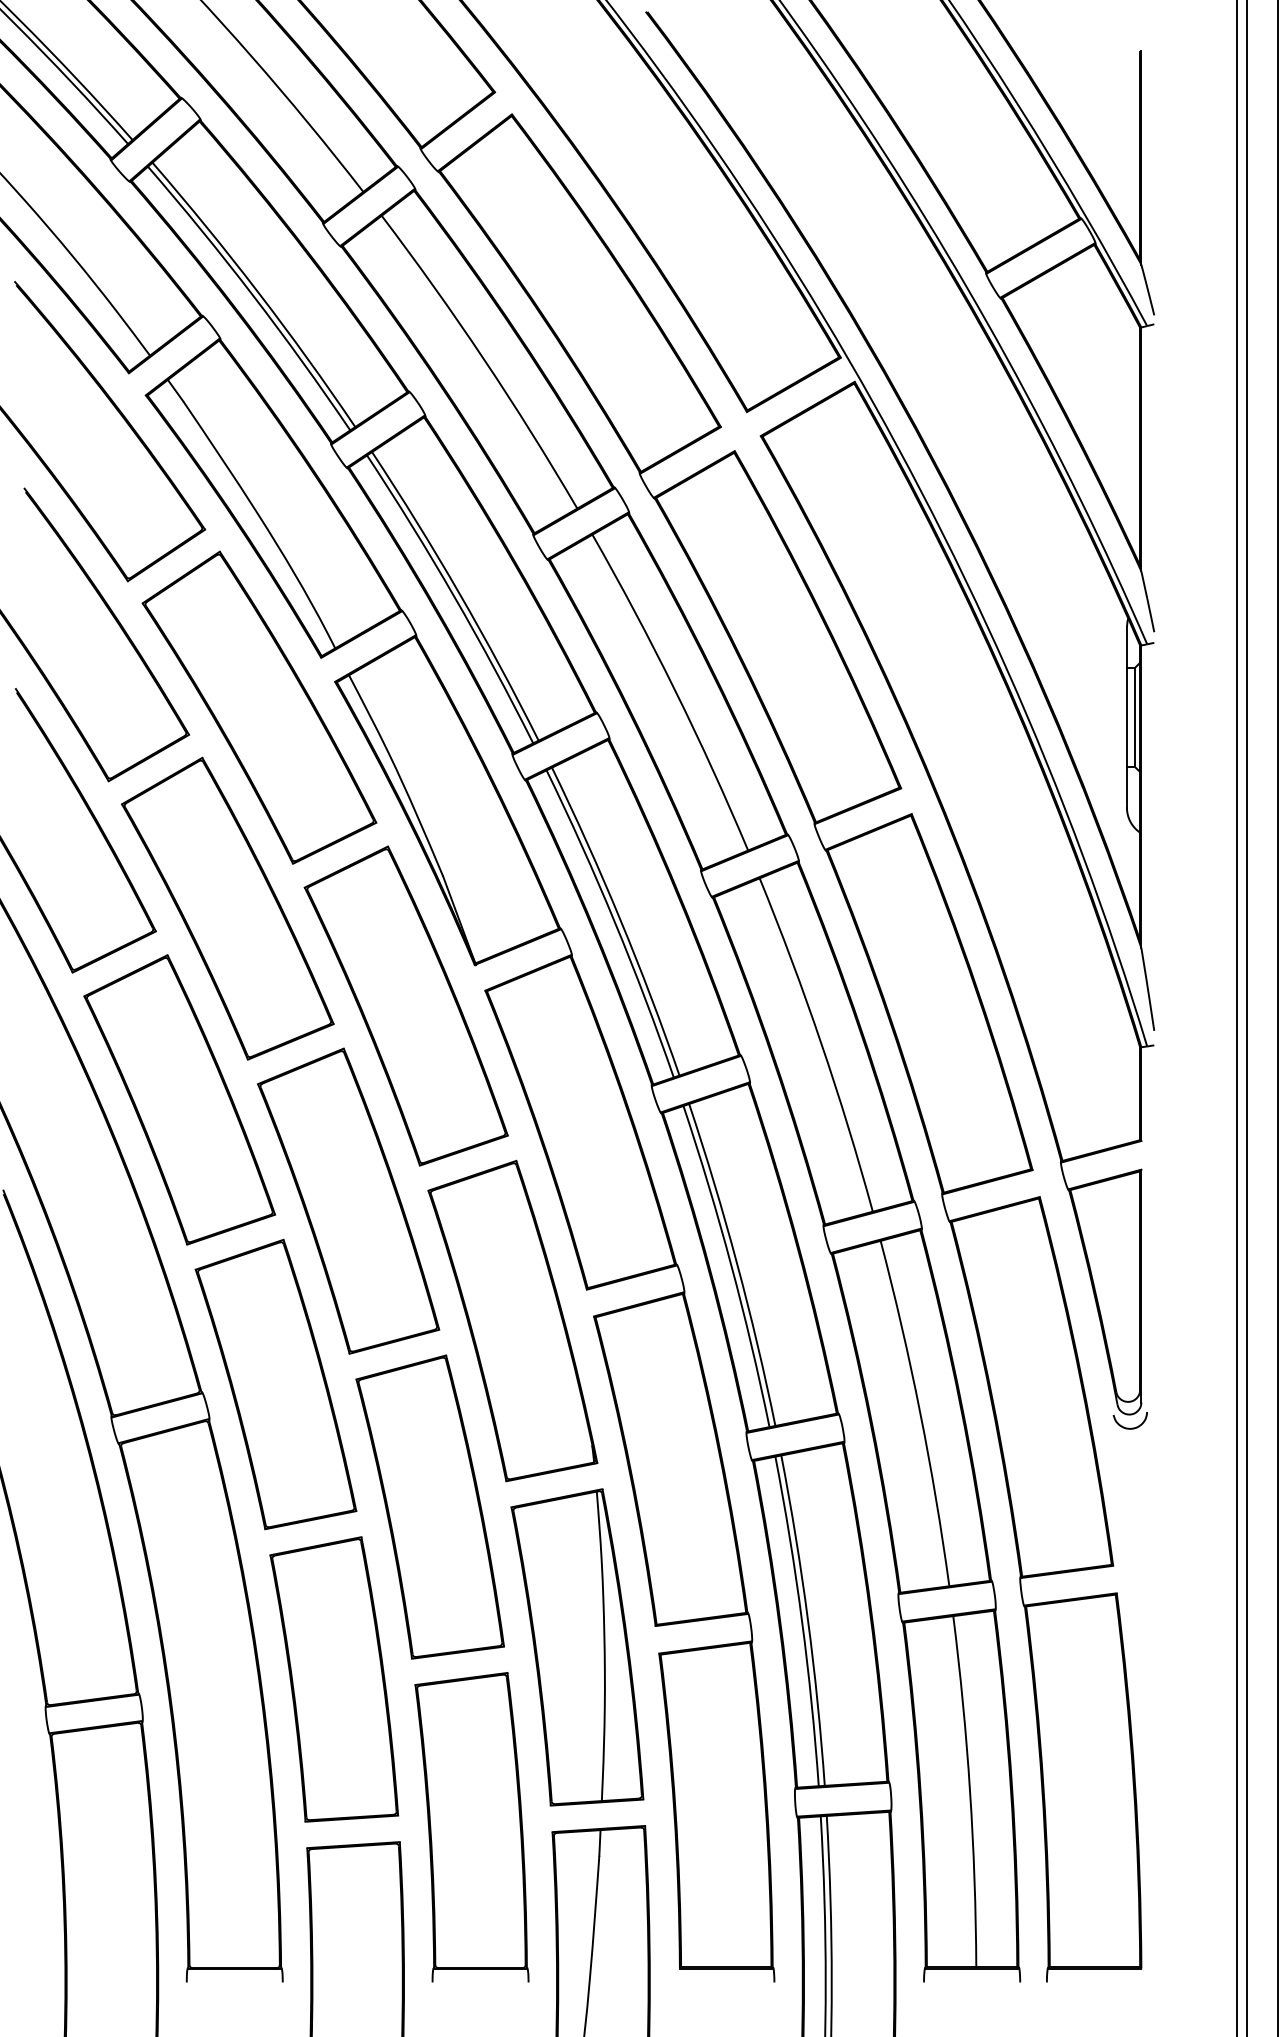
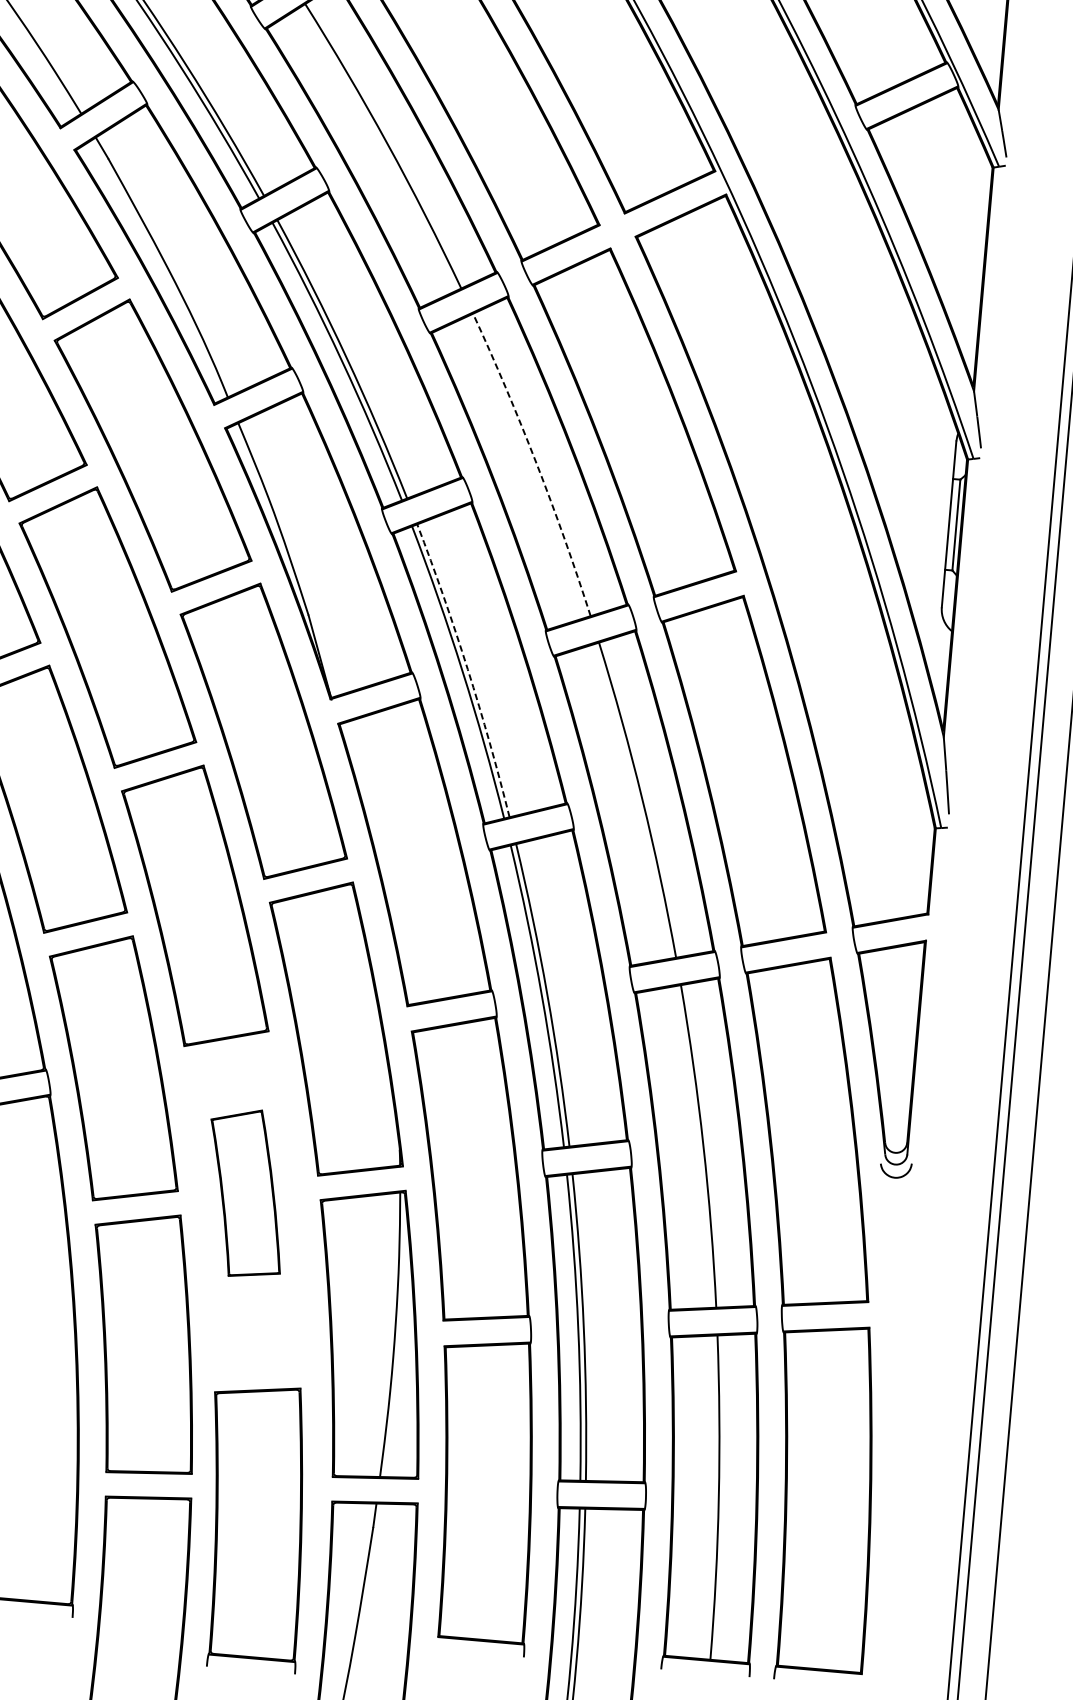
arc: (675, 690) -> (536, 463), solid -> dashed
arc: (620, 919) -> (467, 669), solid -> dashed
part: (429, 1506) -> (245, 1192), size x0.6
part: (471, 1827) -> (255, 1527), moved

